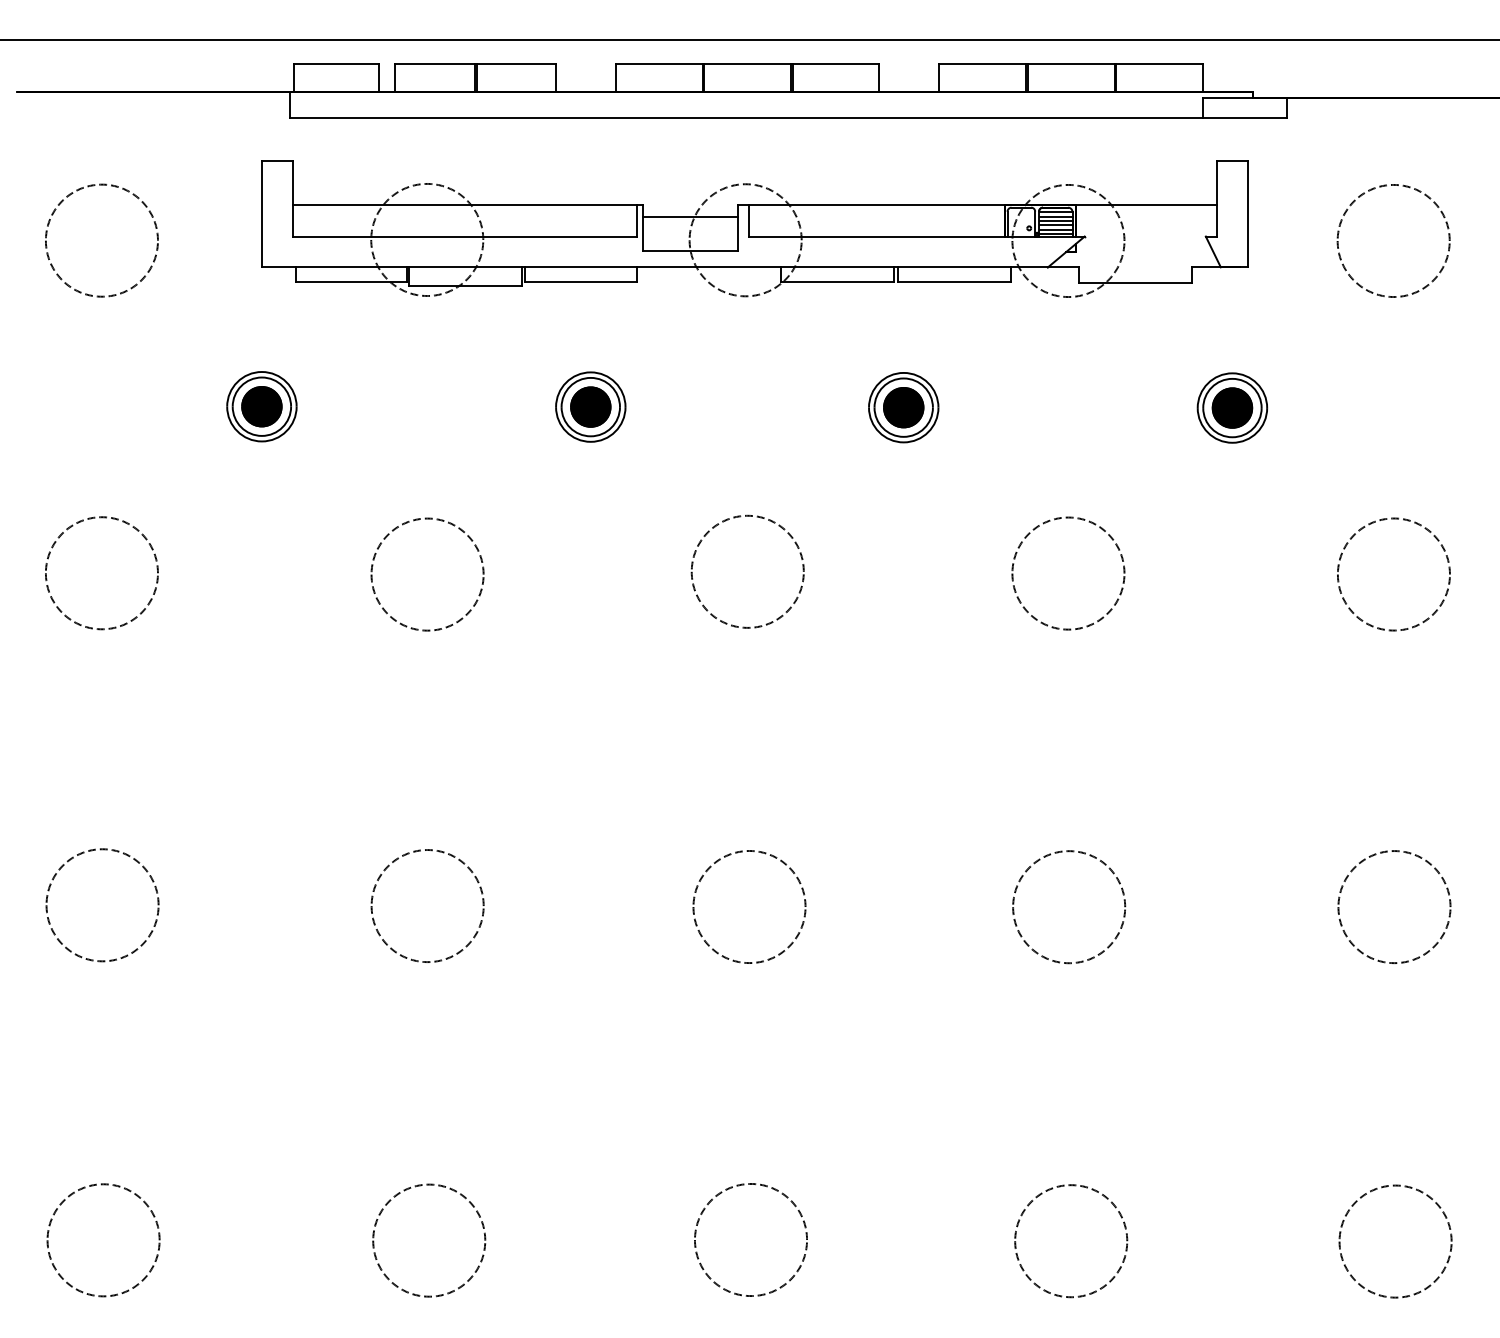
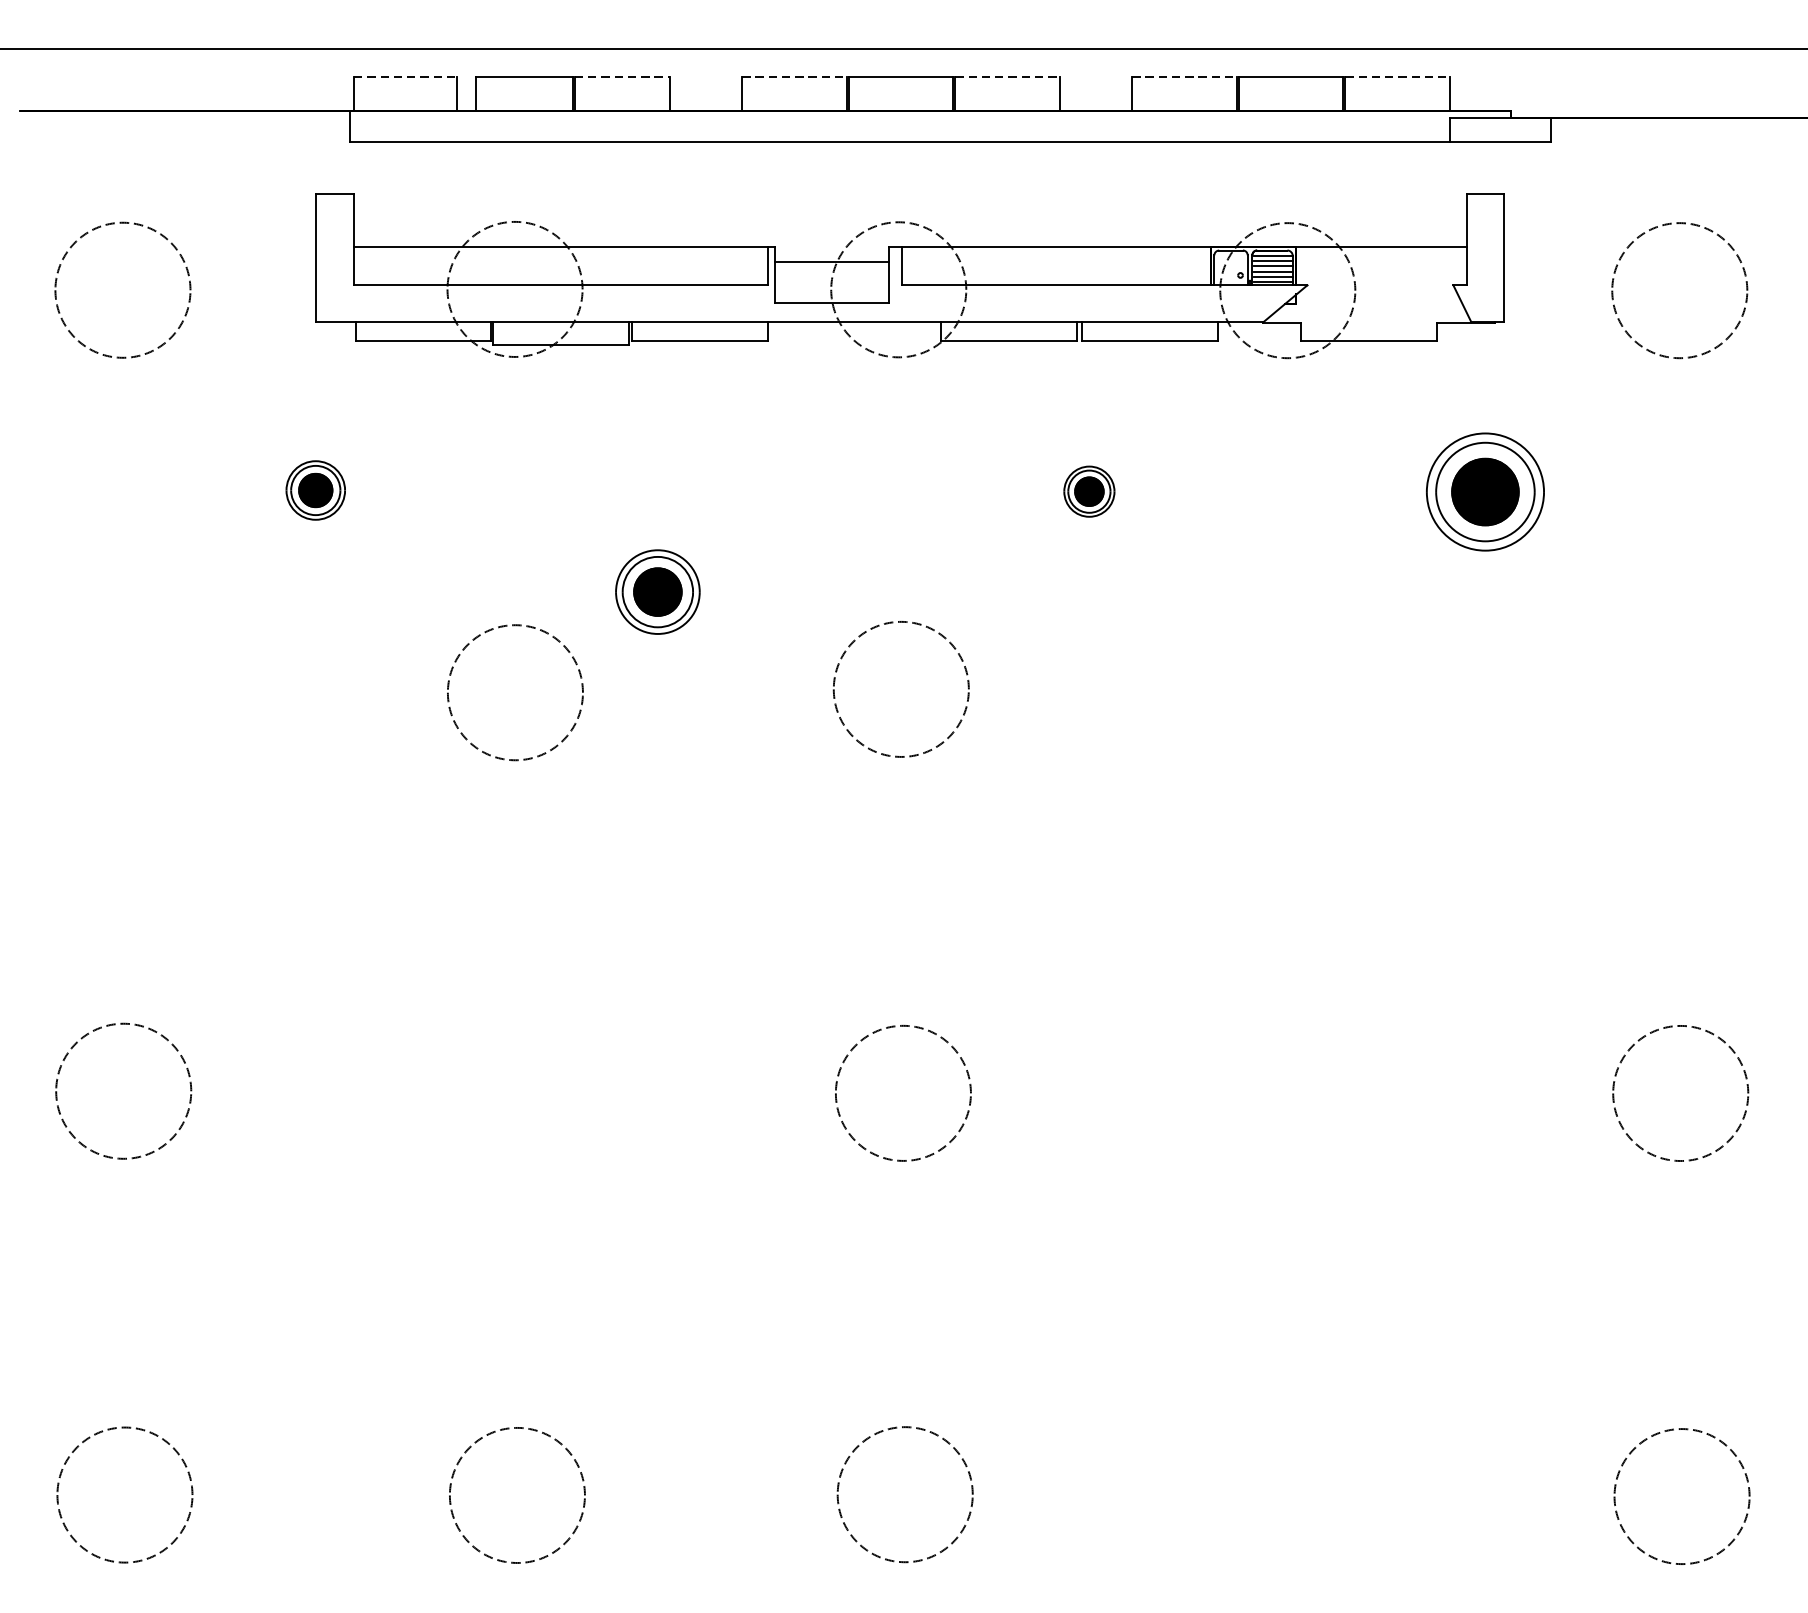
line: (336, 64) -> (405, 77), solid -> dashed
line: (516, 64) -> (622, 77), solid -> dashed
line: (659, 64) -> (794, 77), solid -> dashed
line: (836, 64) -> (1008, 77), solid -> dashed
line: (983, 64) -> (1185, 77), solid -> dashed
line: (1160, 64) -> (1398, 77), solid -> dashed
part: (261, 406) -> (315, 490), size x0.7
part: (590, 406) -> (657, 591), moved
part: (903, 407) -> (1088, 491), size x0.6
part: (1232, 407) -> (1485, 491), size x1.4
part: (1099, 528) -> (1325, 637), removed
part: (1339, 568) -> (1614, 685), removed
part: (47, 578) -> (57, 697), removed
part: (416, 852) -> (502, 1027), removed
part: (1081, 960) -> (1303, 1157), removed
part: (1117, 1270) -> (1346, 1531), removed

